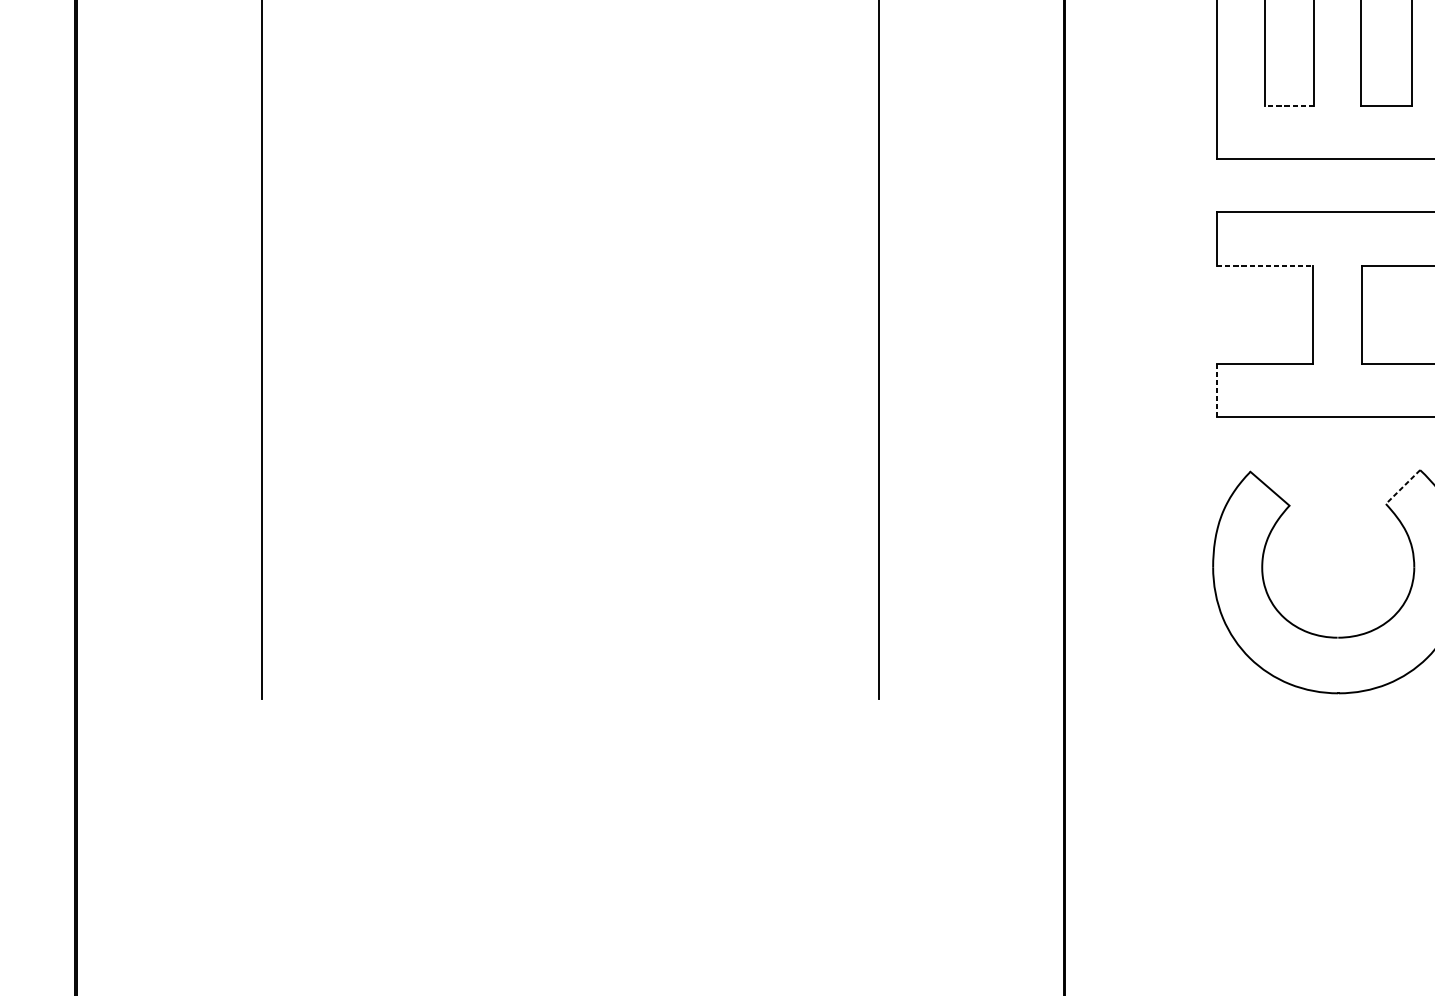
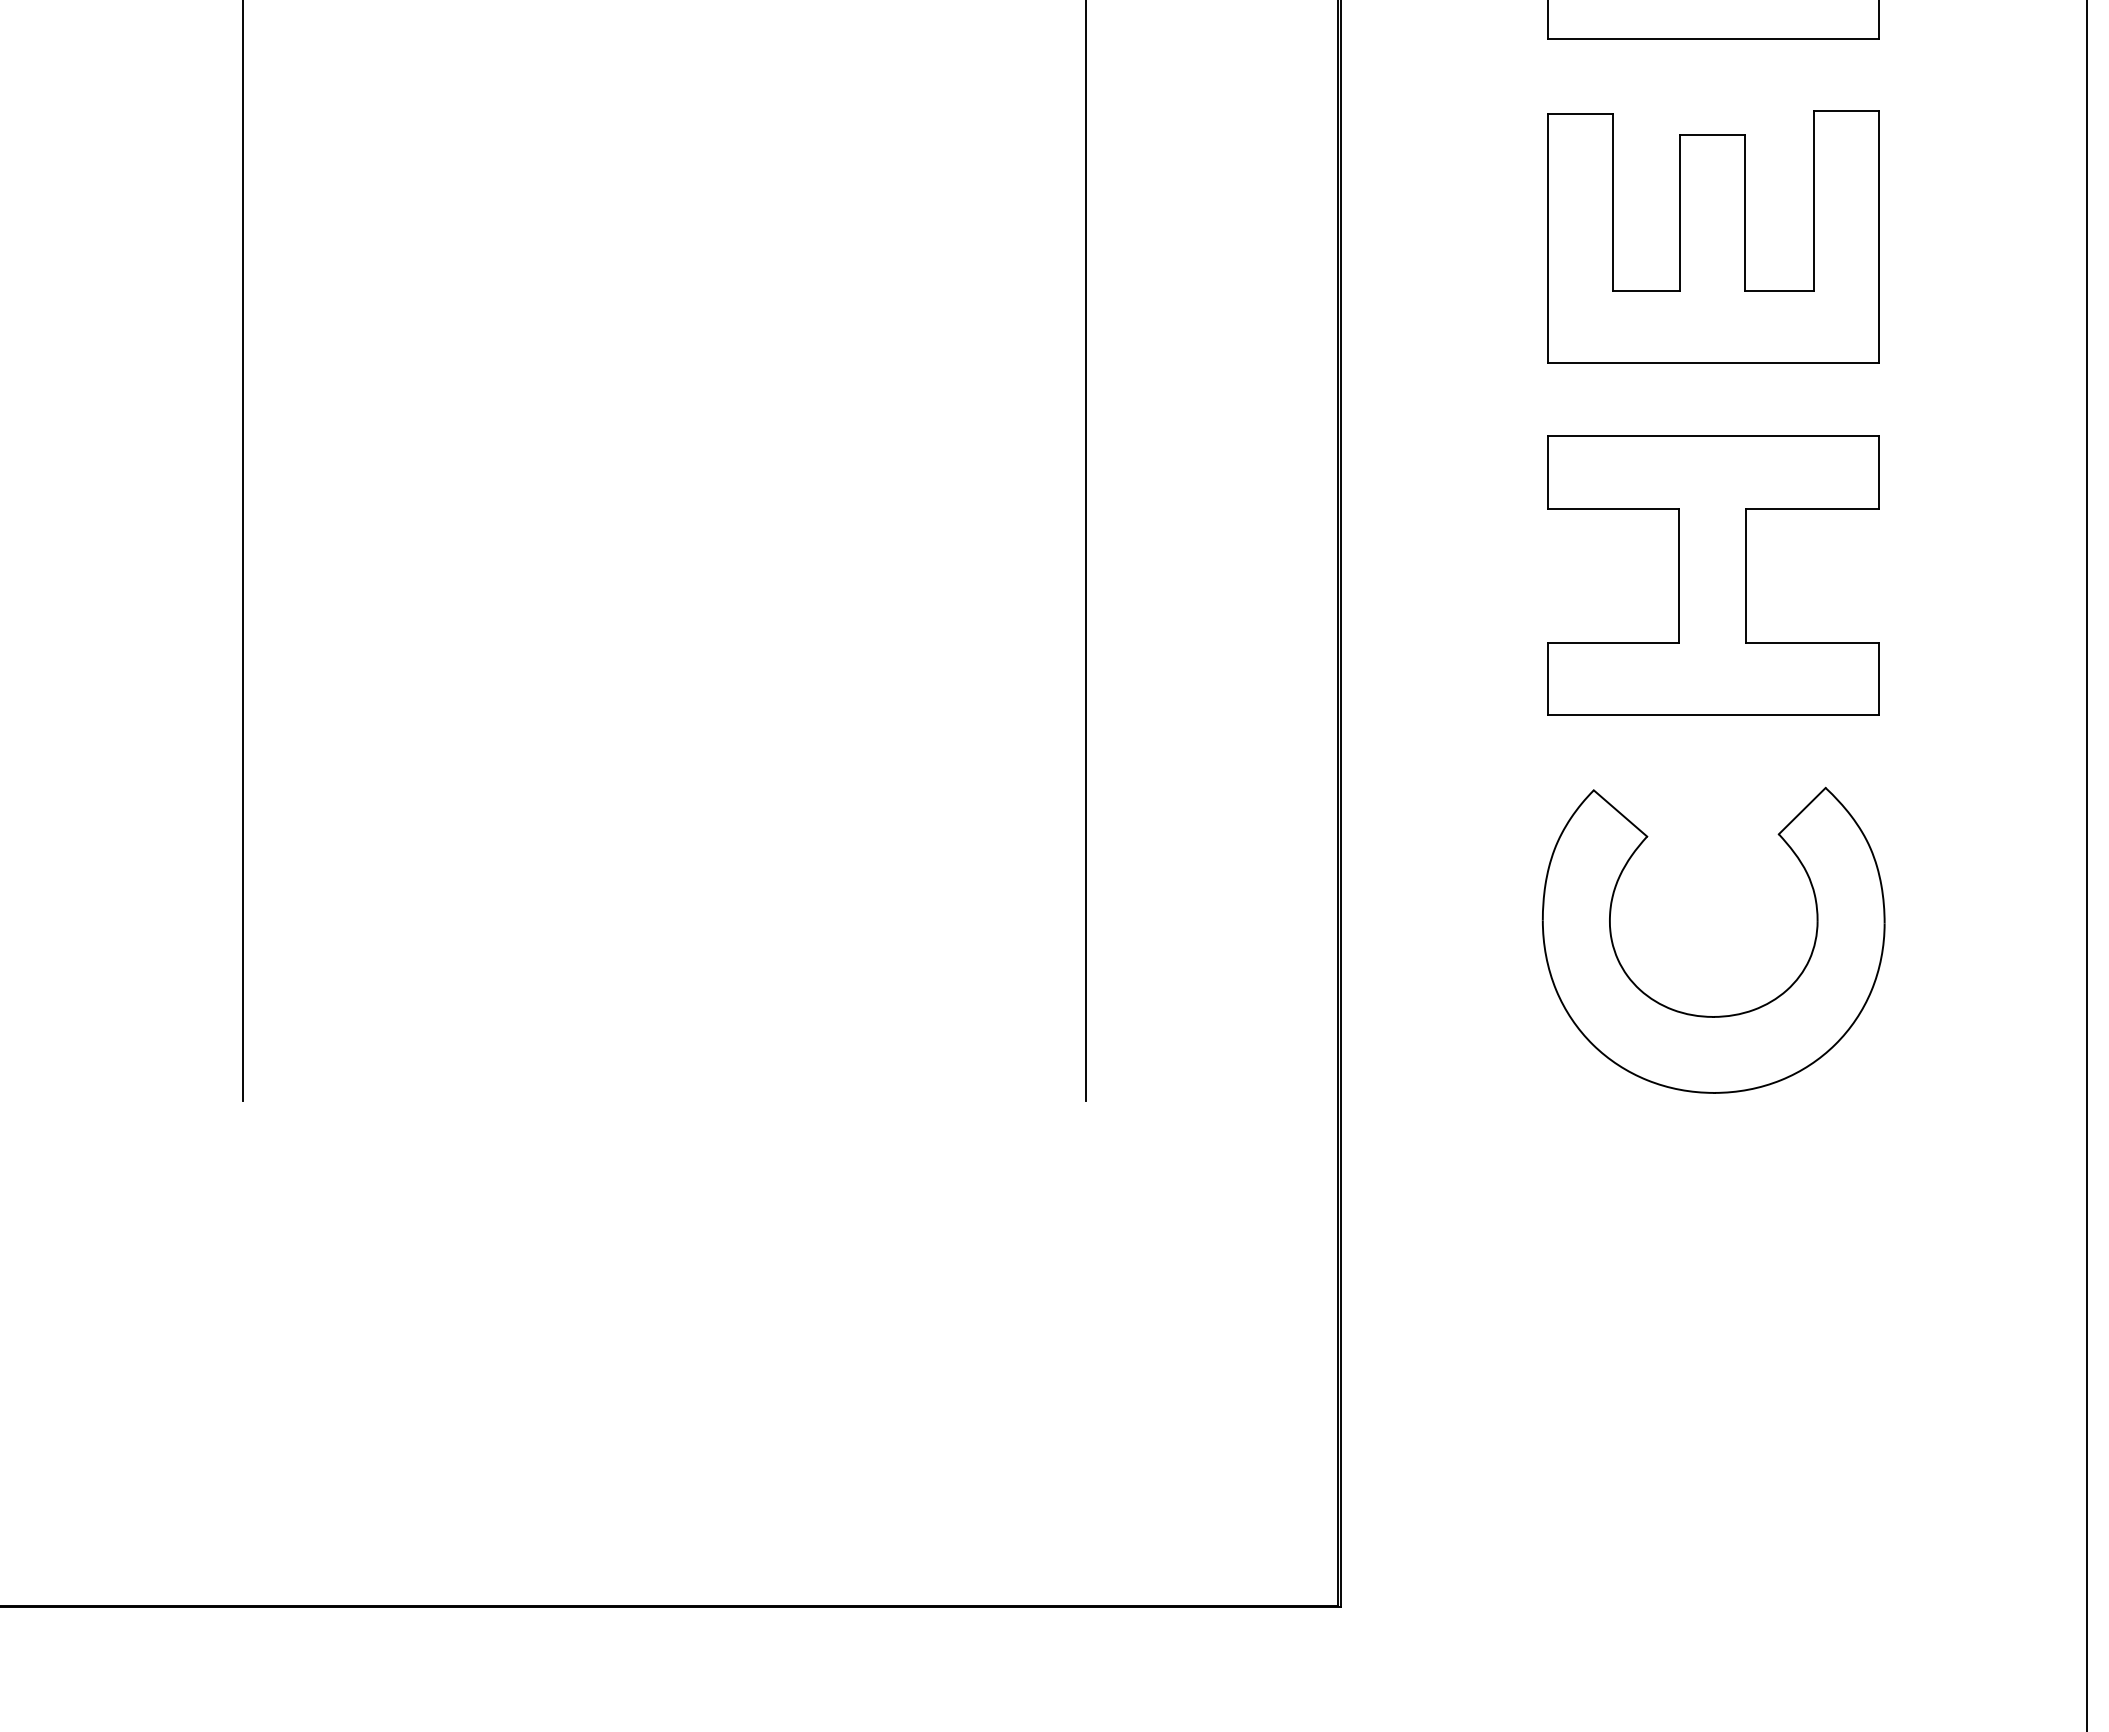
line: (1289, 105) -> (1646, 290), dashed -> solid
line: (1265, 265) -> (1614, 508), dashed -> solid
line: (1217, 390) -> (1548, 679), dashed -> solid
line: (1403, 487) -> (1802, 811), dashed -> solid

